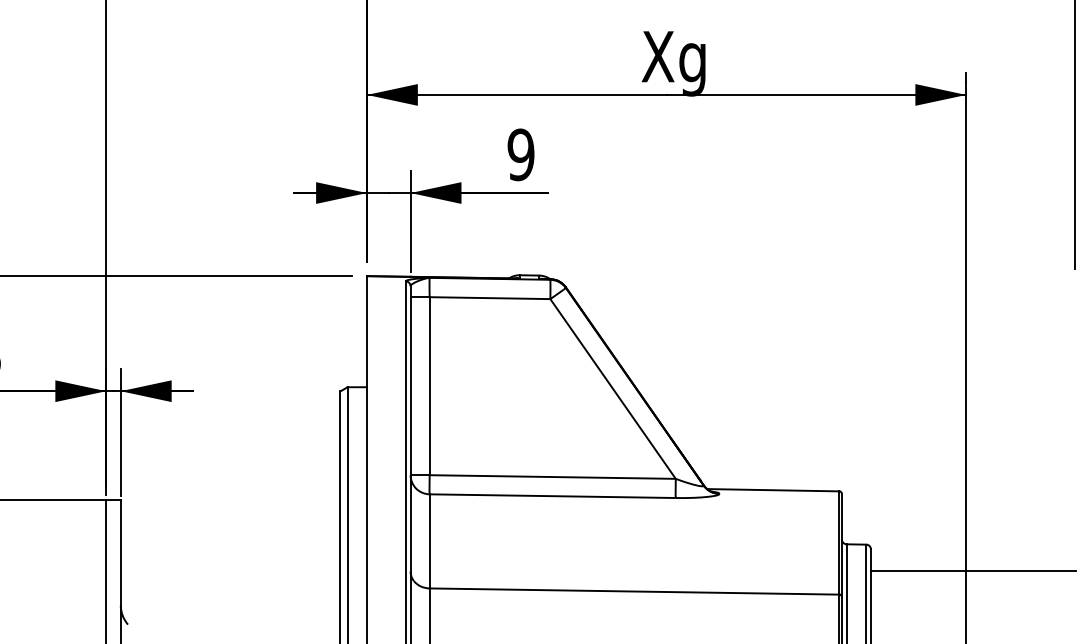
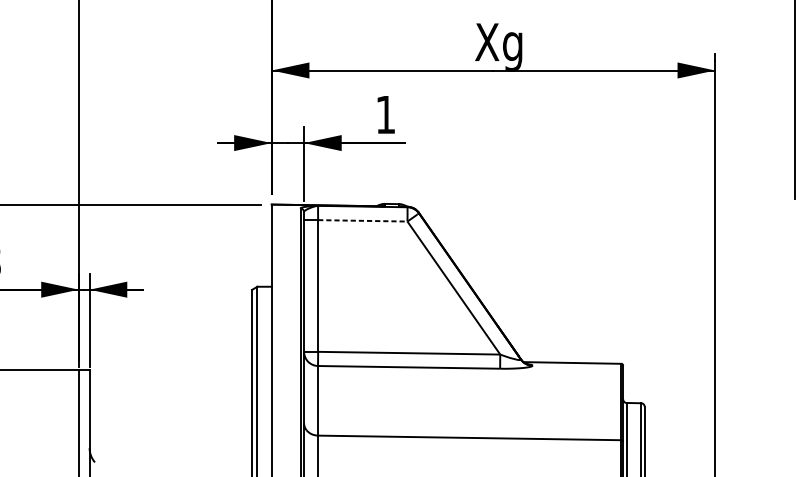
text: (520, 154) -> (385, 114), 9 -> 1
line: (490, 298) -> (363, 221), solid -> dashed
line: (973, 571) -> (720, 423), removed

